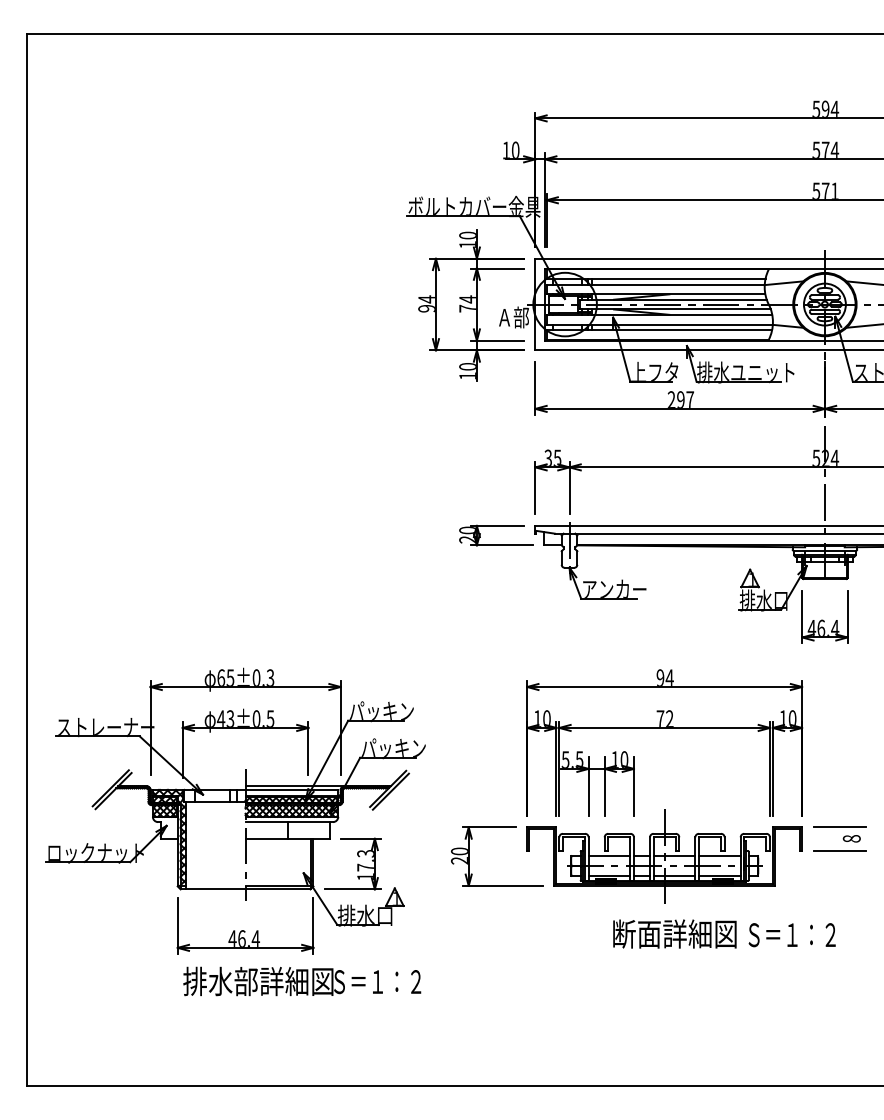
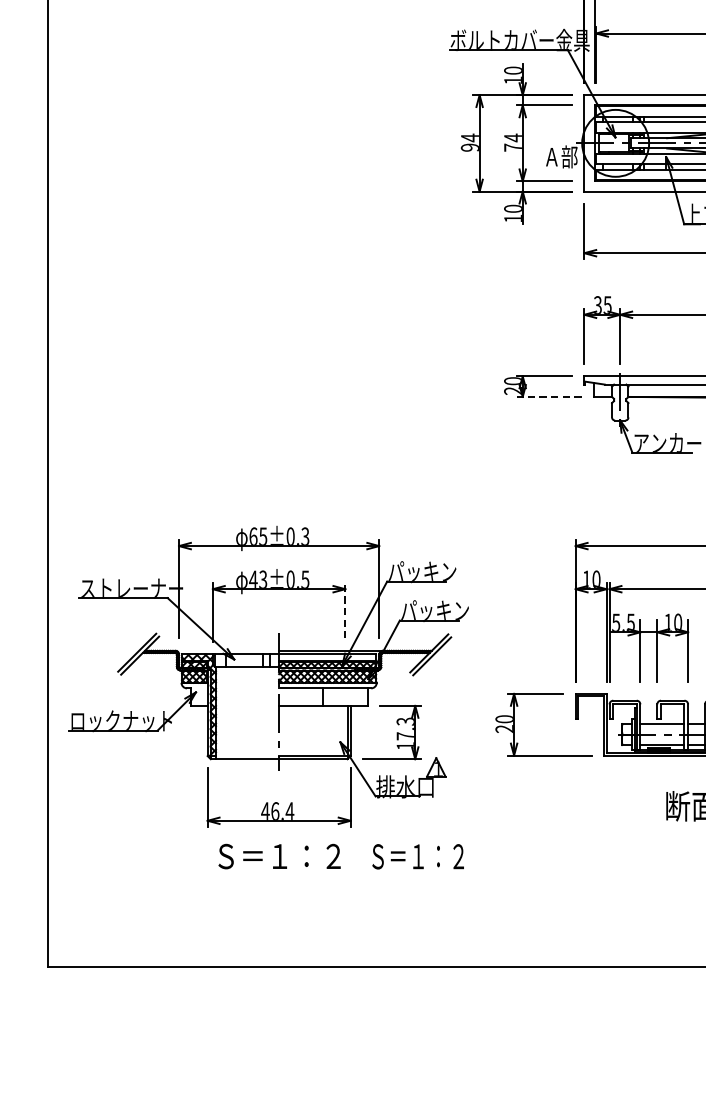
line: (501, 545) -> (548, 397), solid -> dashed
line: (308, 747) -> (345, 609), solid -> dashed
text: (258, 981) -> (292, 856), 排水部詳細図 -> Ｓ＝１：２

